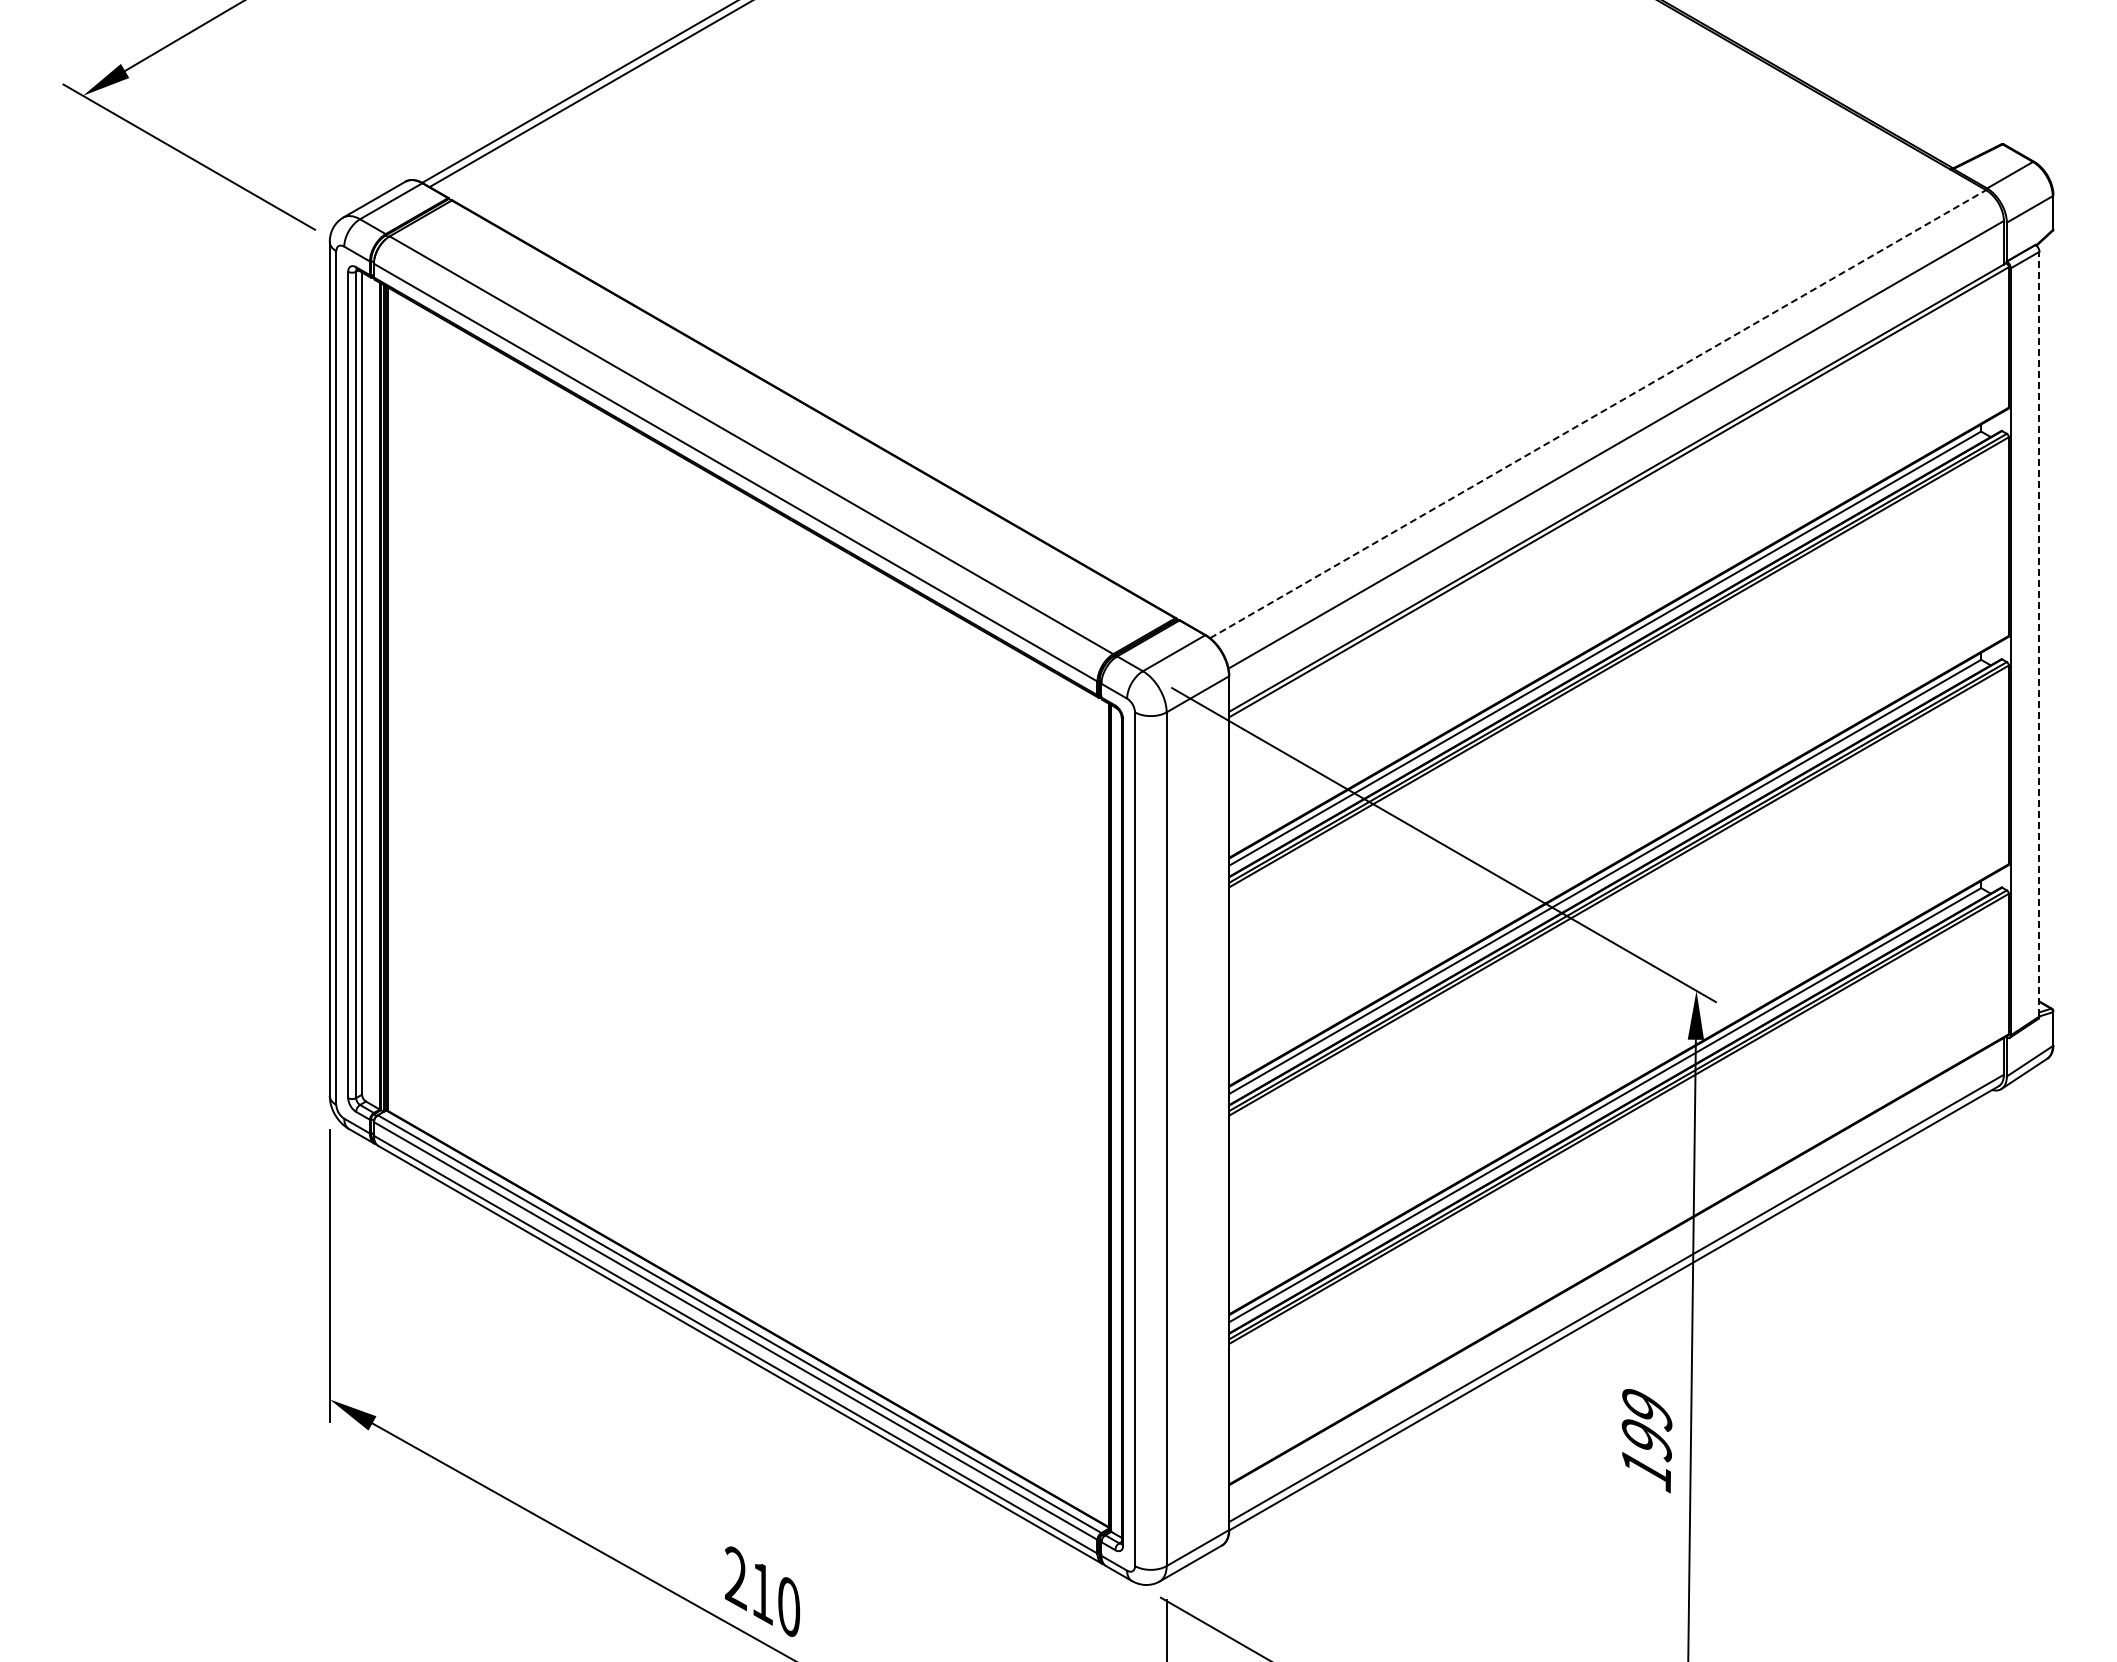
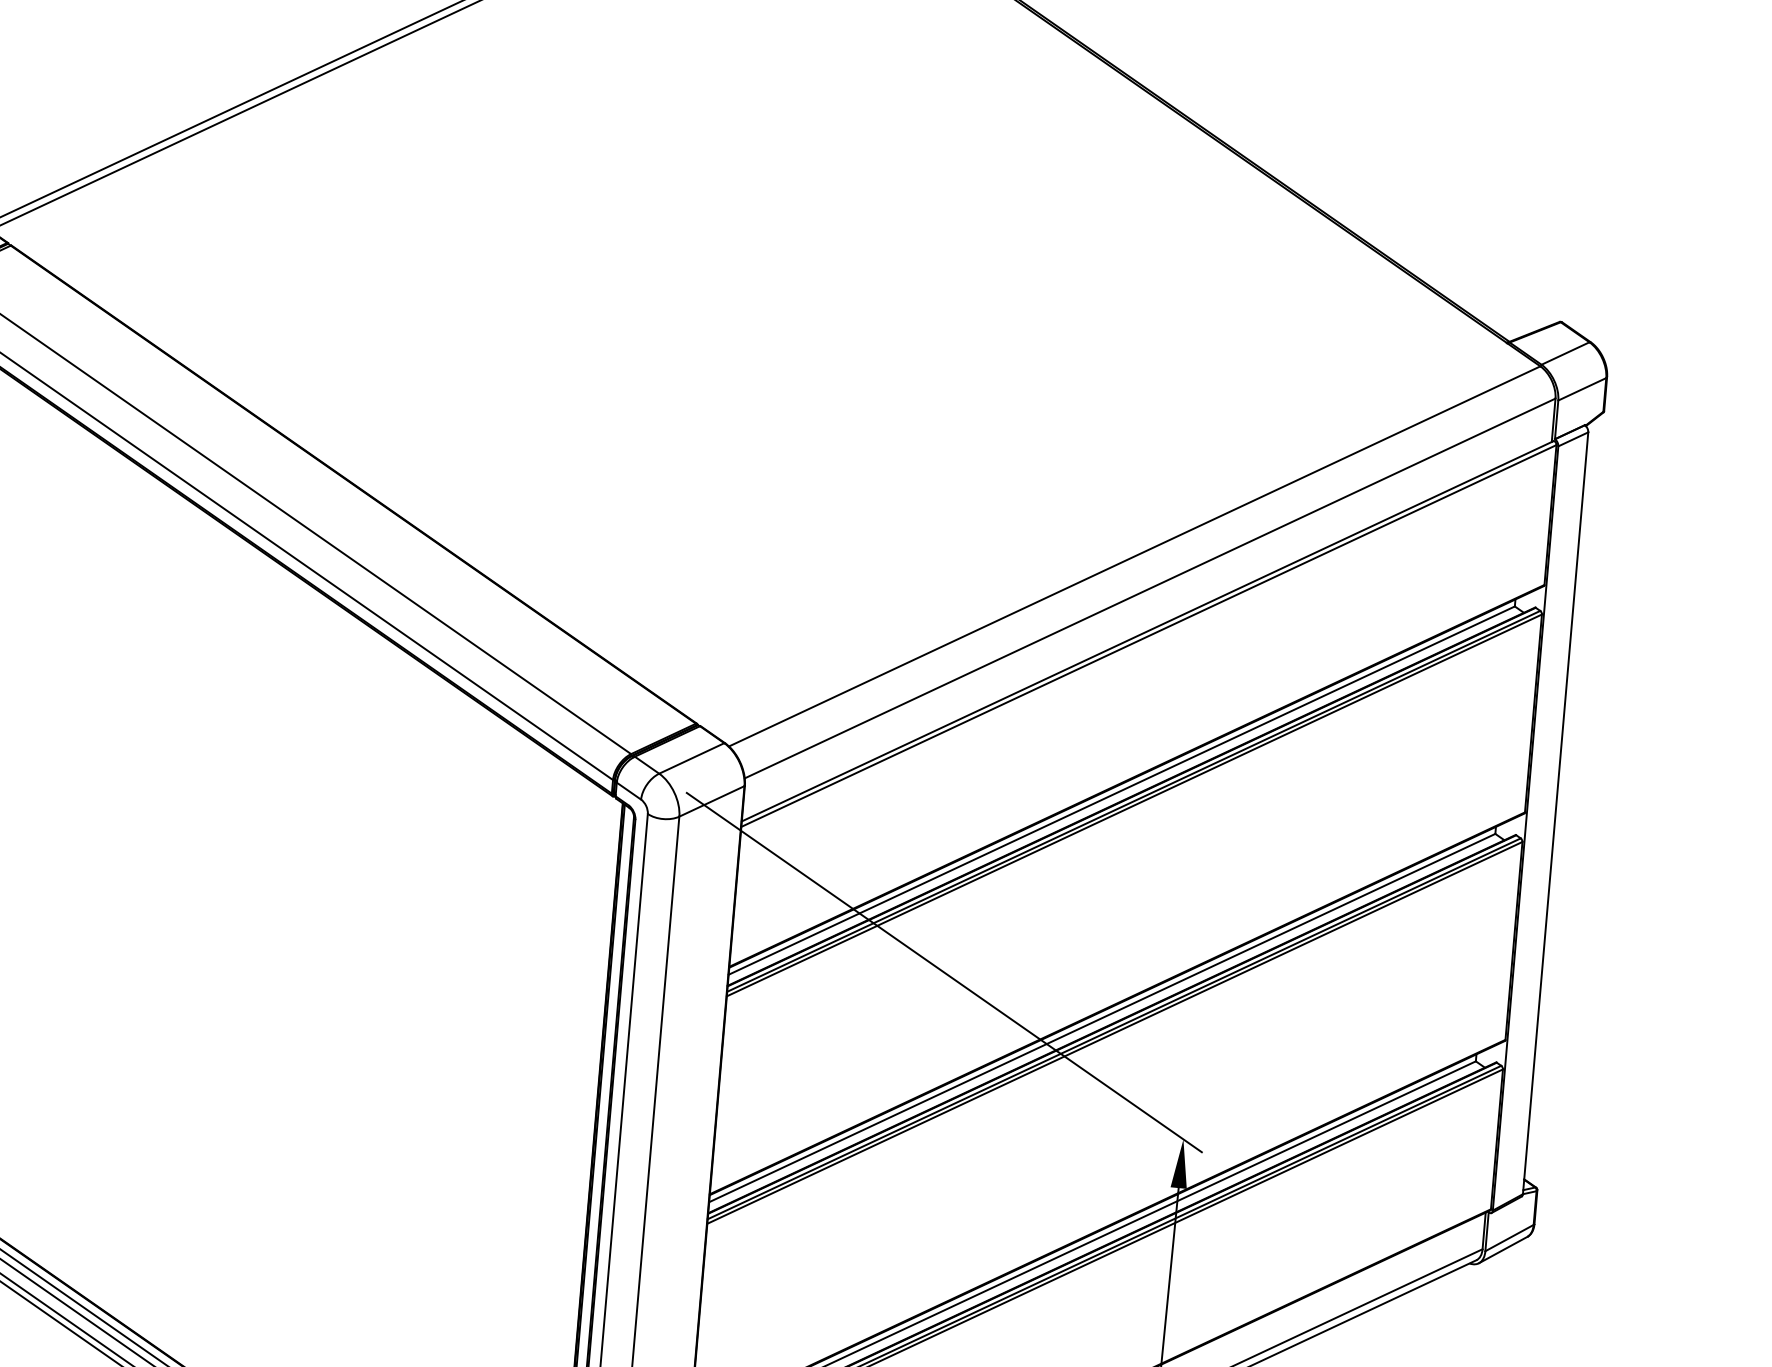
line: (1598, 414) -> (1135, 556), dashed -> solid
line: (2039, 633) -> (1555, 812), dashed -> solid

